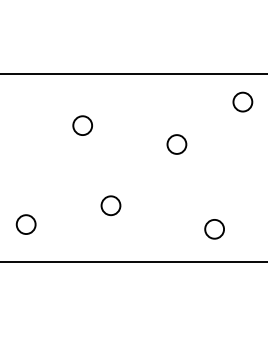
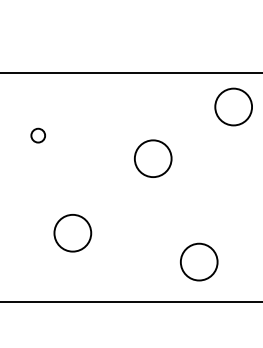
circle: (242, 101) -> (233, 106), size x1.6
circle: (82, 125) -> (38, 135), size x0.6
circle: (176, 144) -> (152, 158), size x1.6
circle: (110, 205) -> (72, 233), size x1.6
circle: (214, 228) -> (199, 261), size x1.6

